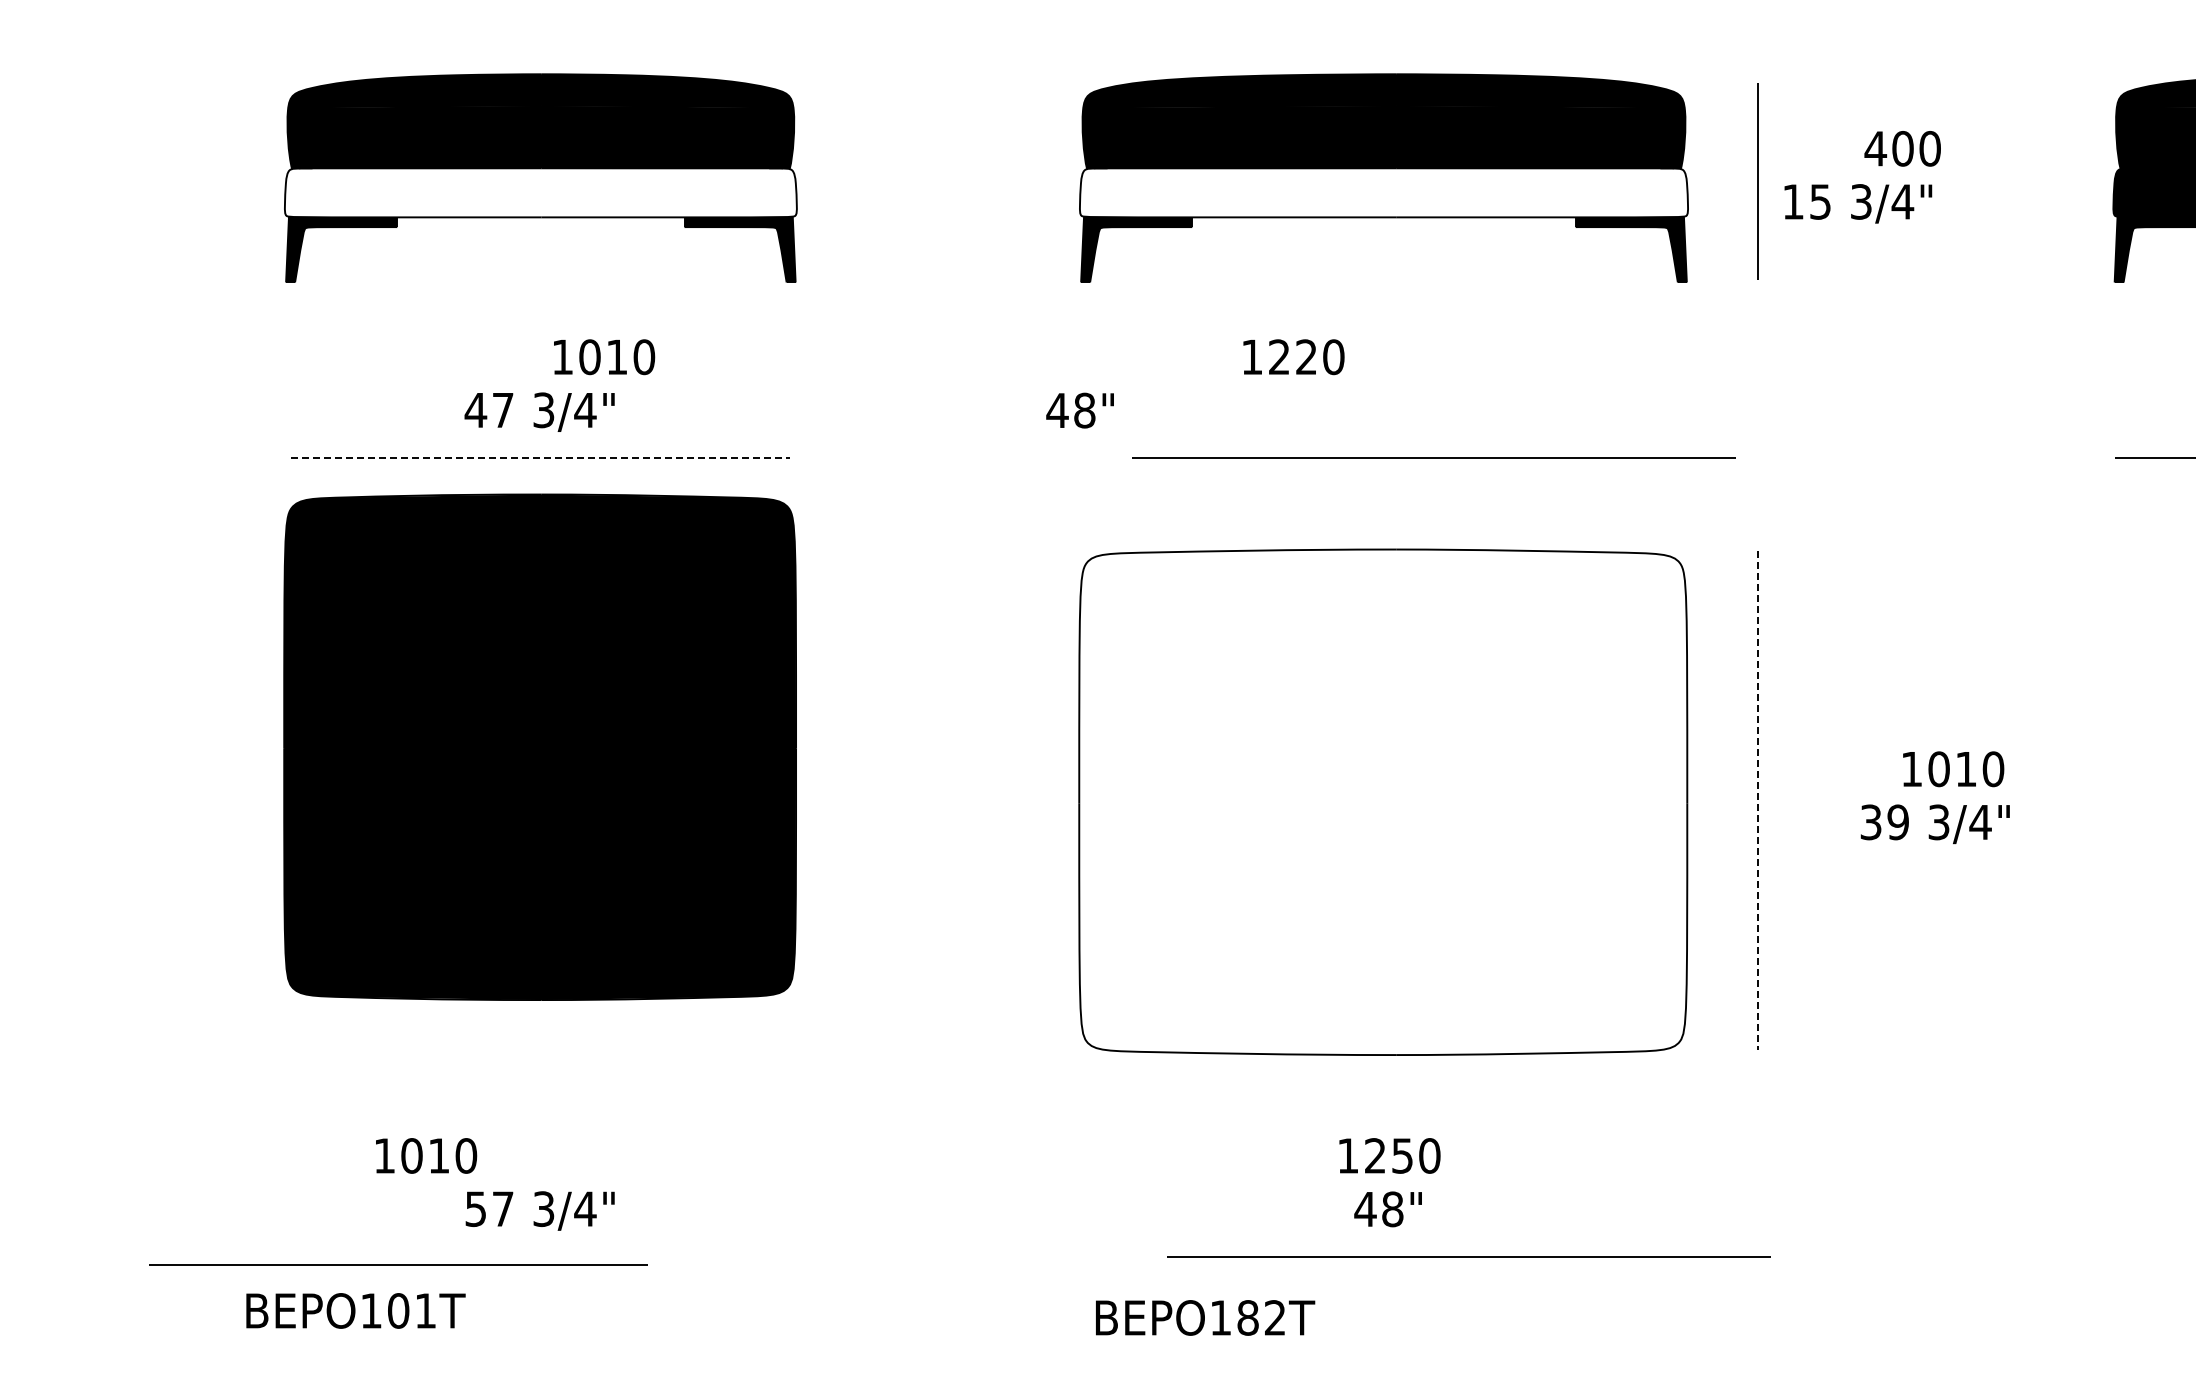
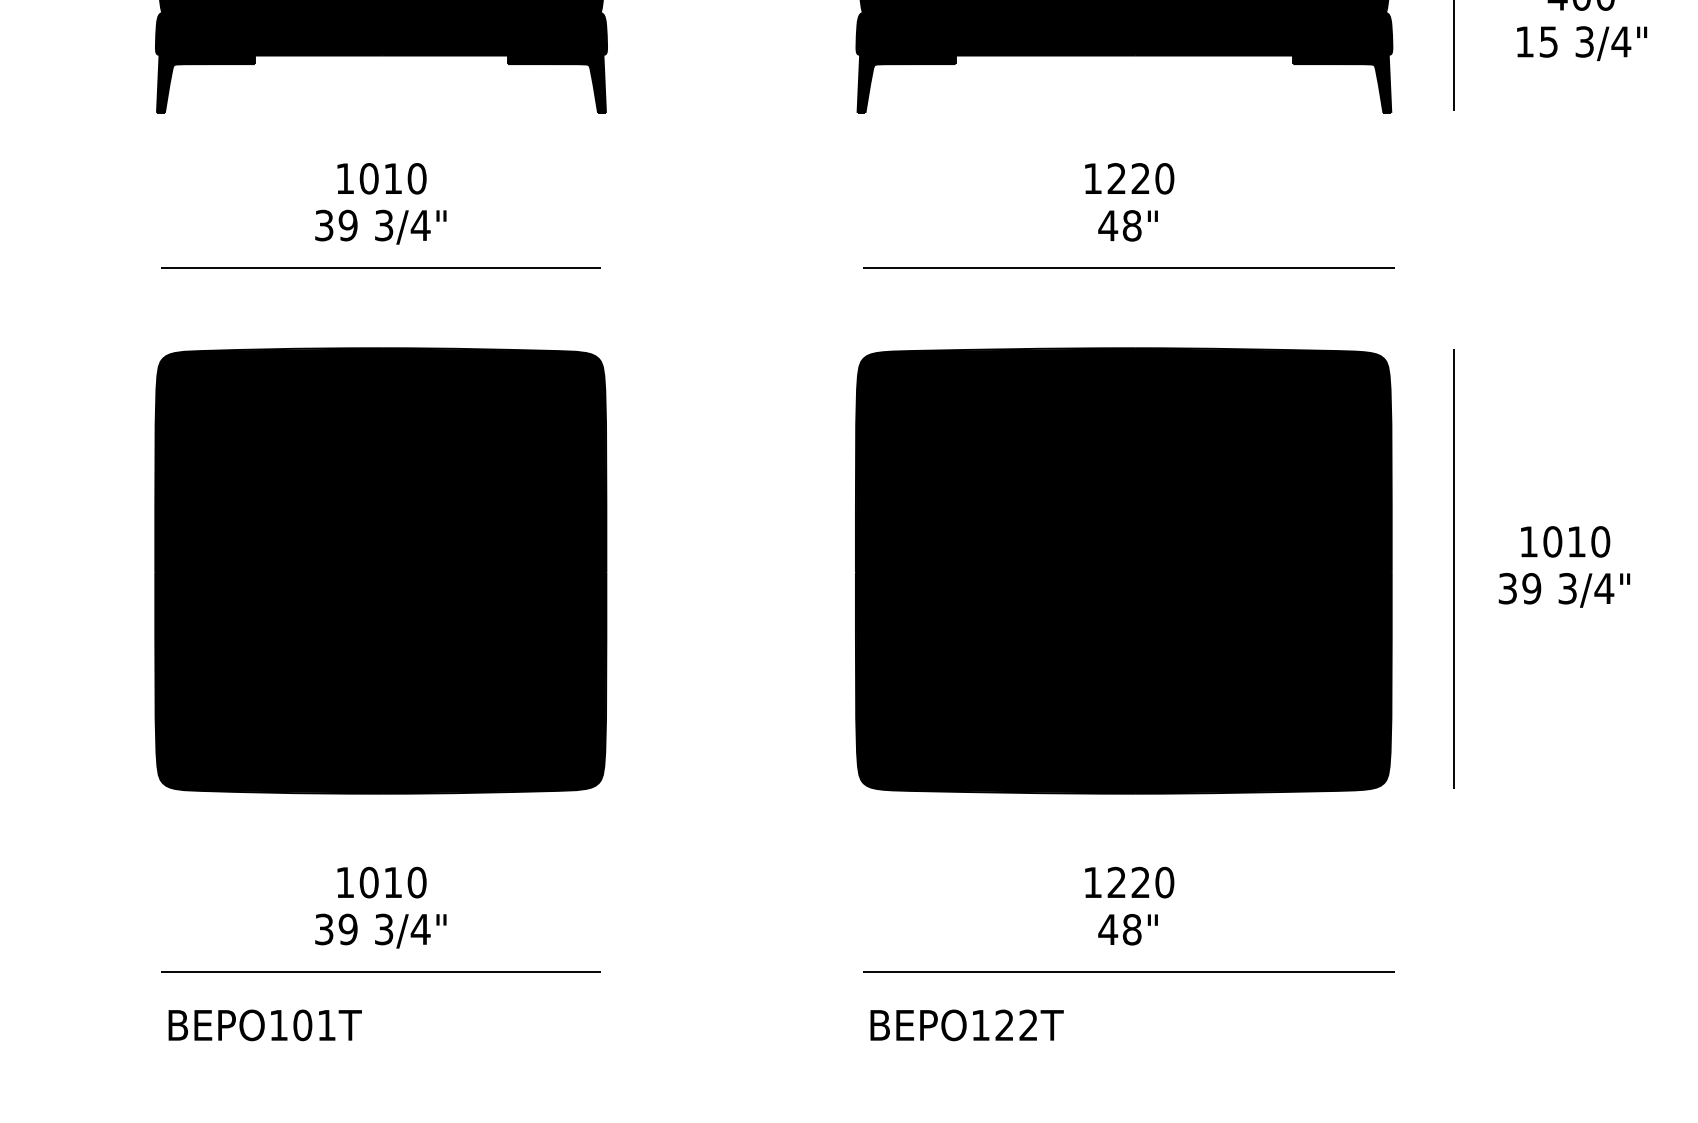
fill: (540, 192) -> (381, 33), added
fill: (1383, 192) -> (1123, 33), added
text: (1858, 203) -> (1582, 43), moved
text: (604, 357) -> (382, 179), moved
text: (1293, 357) -> (1129, 179), moved
text: (488, 410) -> (335, 225), 47 -> 39
text: (1079, 410) -> (1127, 225), moved
line: (1433, 457) -> (1128, 267), moved
line: (540, 458) -> (381, 268), dashed -> solid
part: (539, 746) -> (380, 570), moved
text: (1953, 769) -> (1565, 542), moved
line: (1757, 800) -> (1453, 569), dashed -> solid
fill: (1383, 802) -> (1123, 571), added
text: (1934, 824) -> (1563, 590), moved
text: (426, 1155) -> (382, 882), moved
text: (1402, 1155) -> (1140, 882), 1250 -> 1220
text: (489, 1209) -> (336, 929), 57 -> 39
line: (1468, 1256) -> (1128, 971), moved
line: (398, 1264) -> (381, 971), moved
text: (355, 1310) -> (264, 1024), moved
text: (1247, 1317) -> (1004, 1024), BEPO182T -> BEPO122T

